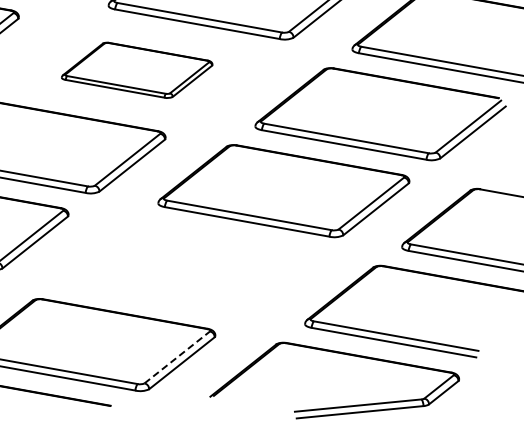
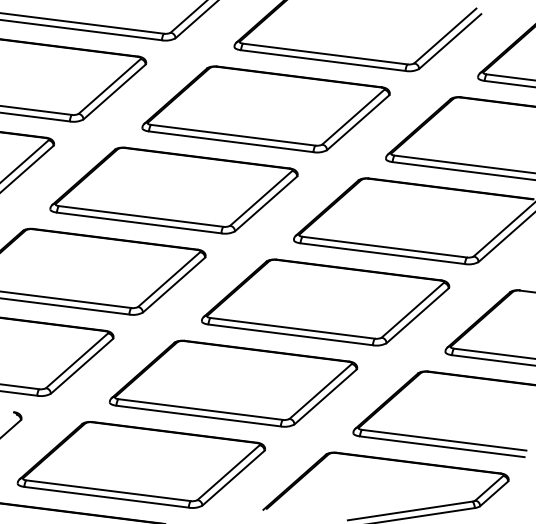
part: (136, 70) -> (173, 190), size x1.67
part: (186, 267) -> (233, 383), added
line: (177, 357) -> (228, 472), dashed -> solid

